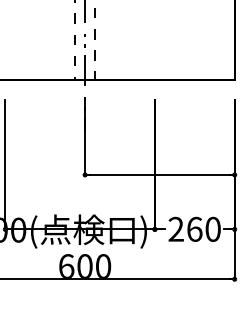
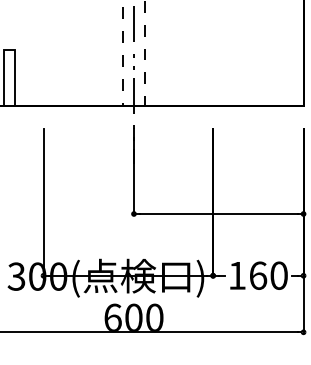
text: (175, 229) -> (236, 275), 260 -> 160

